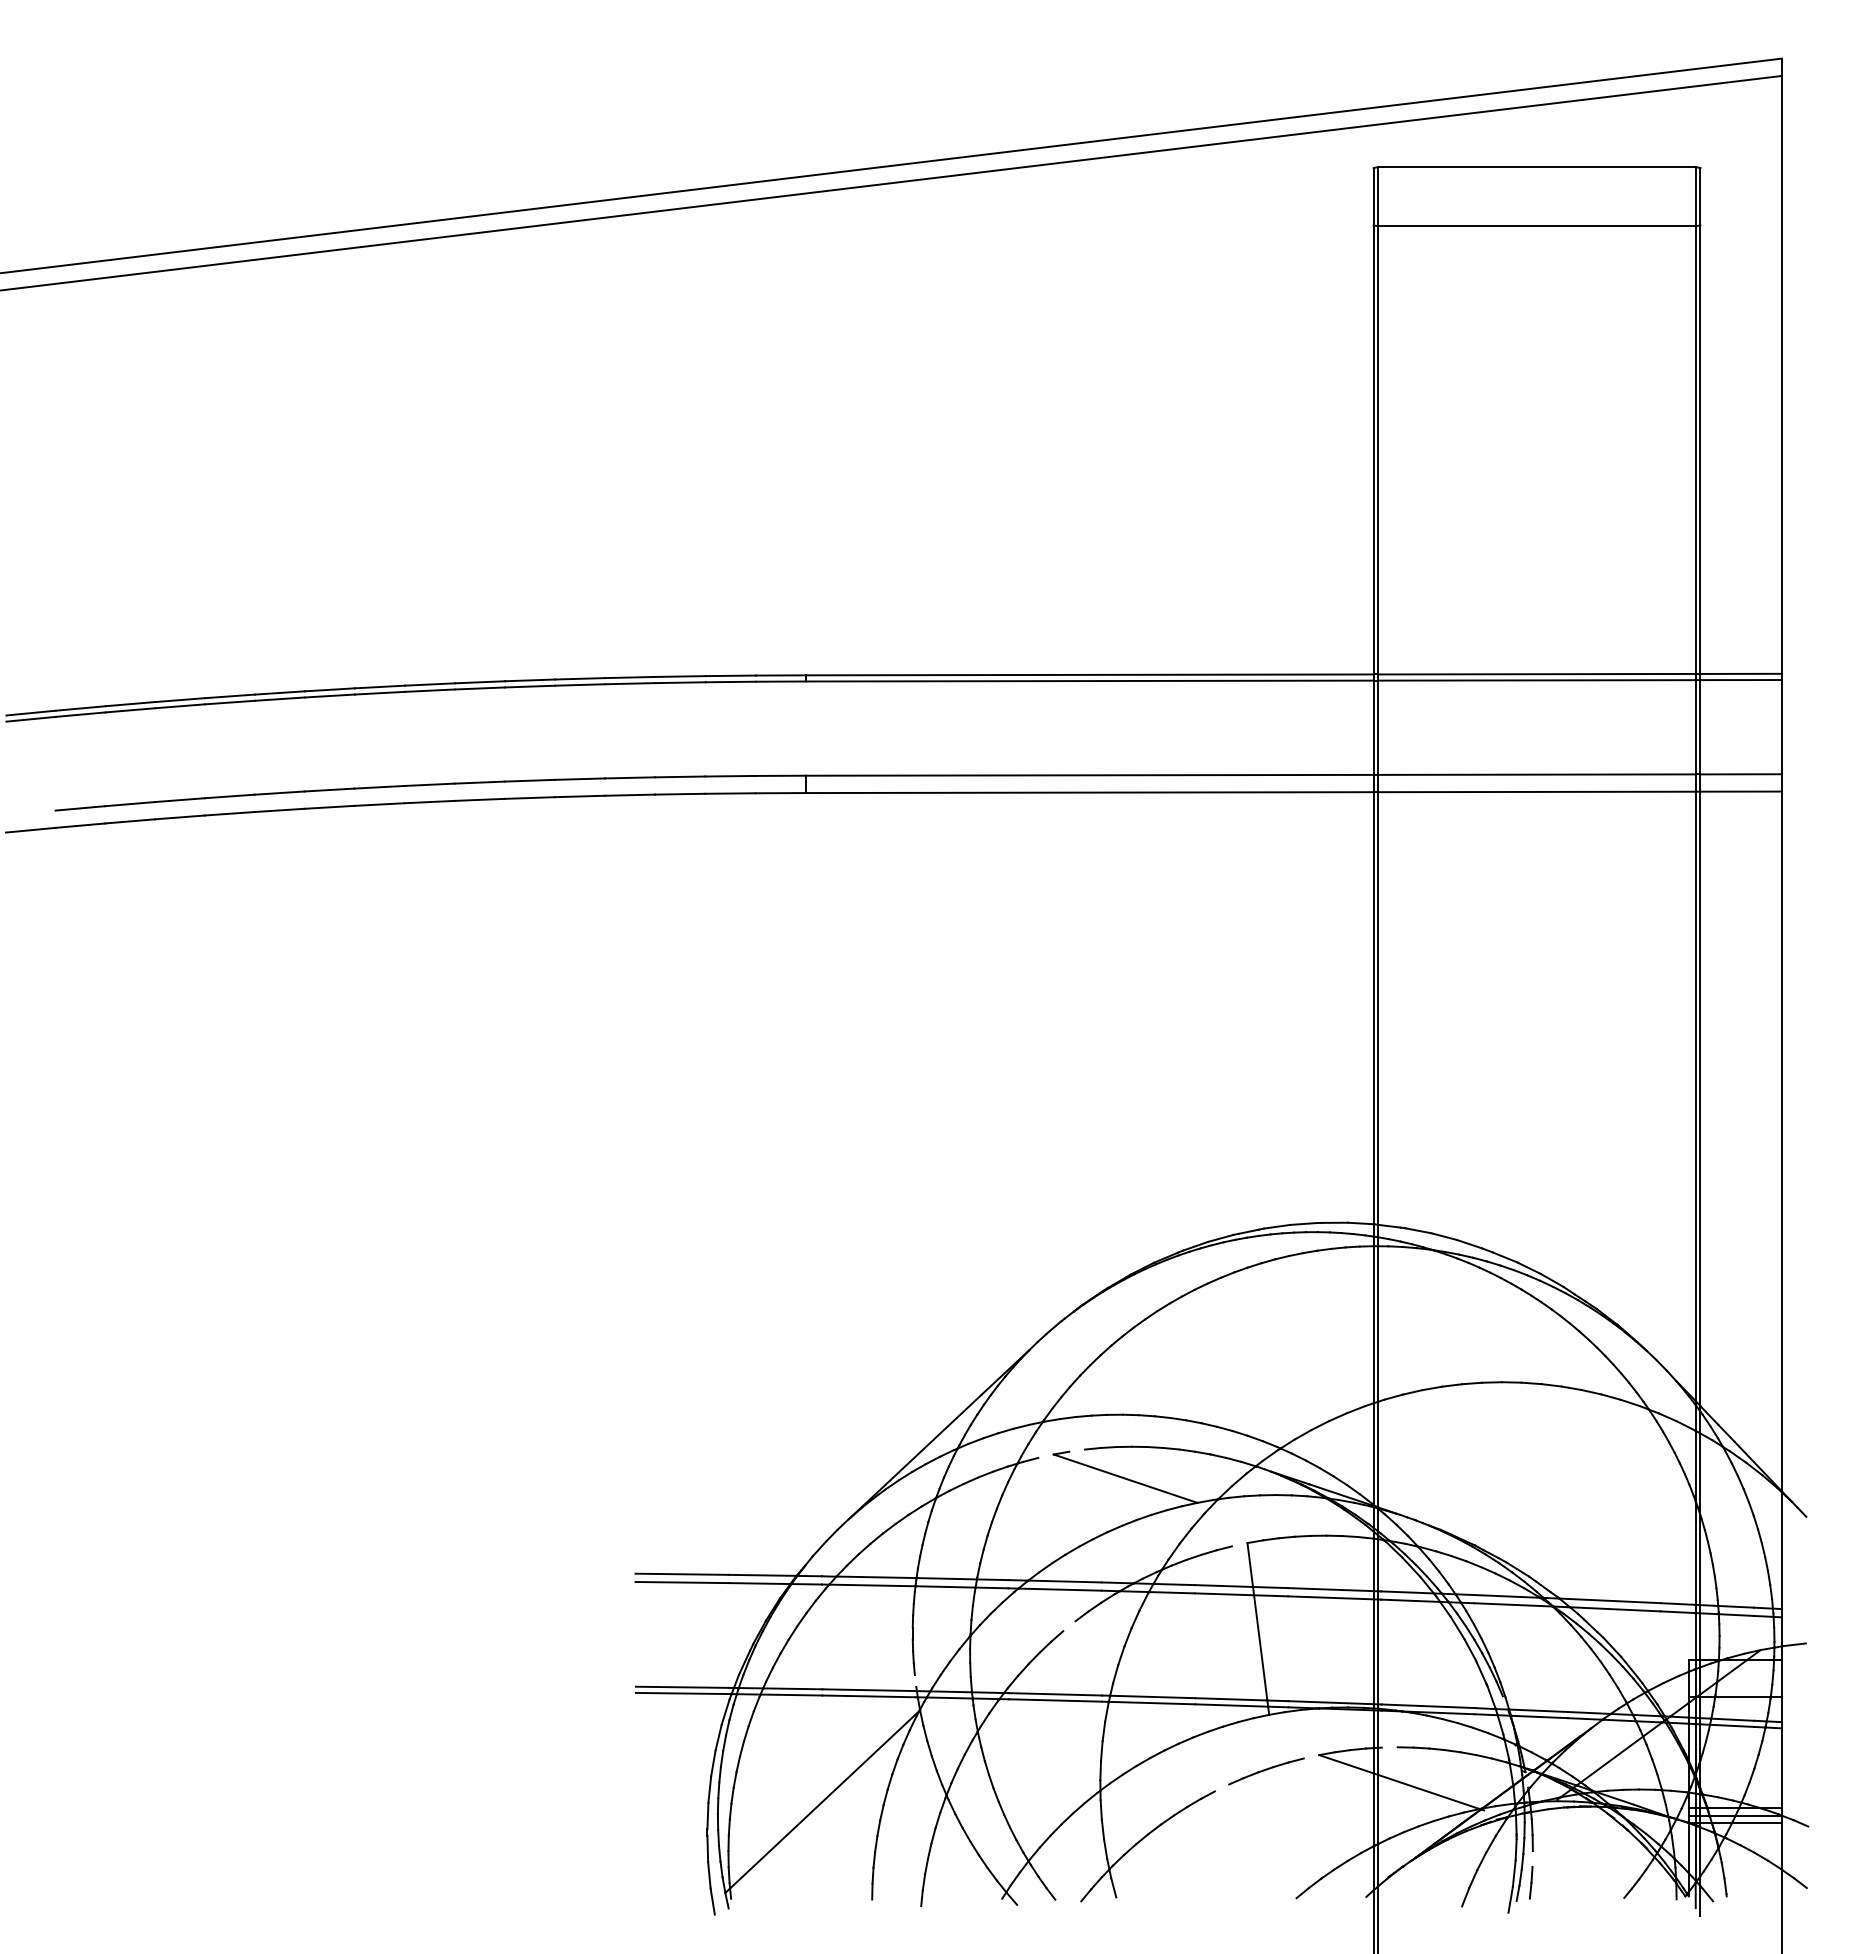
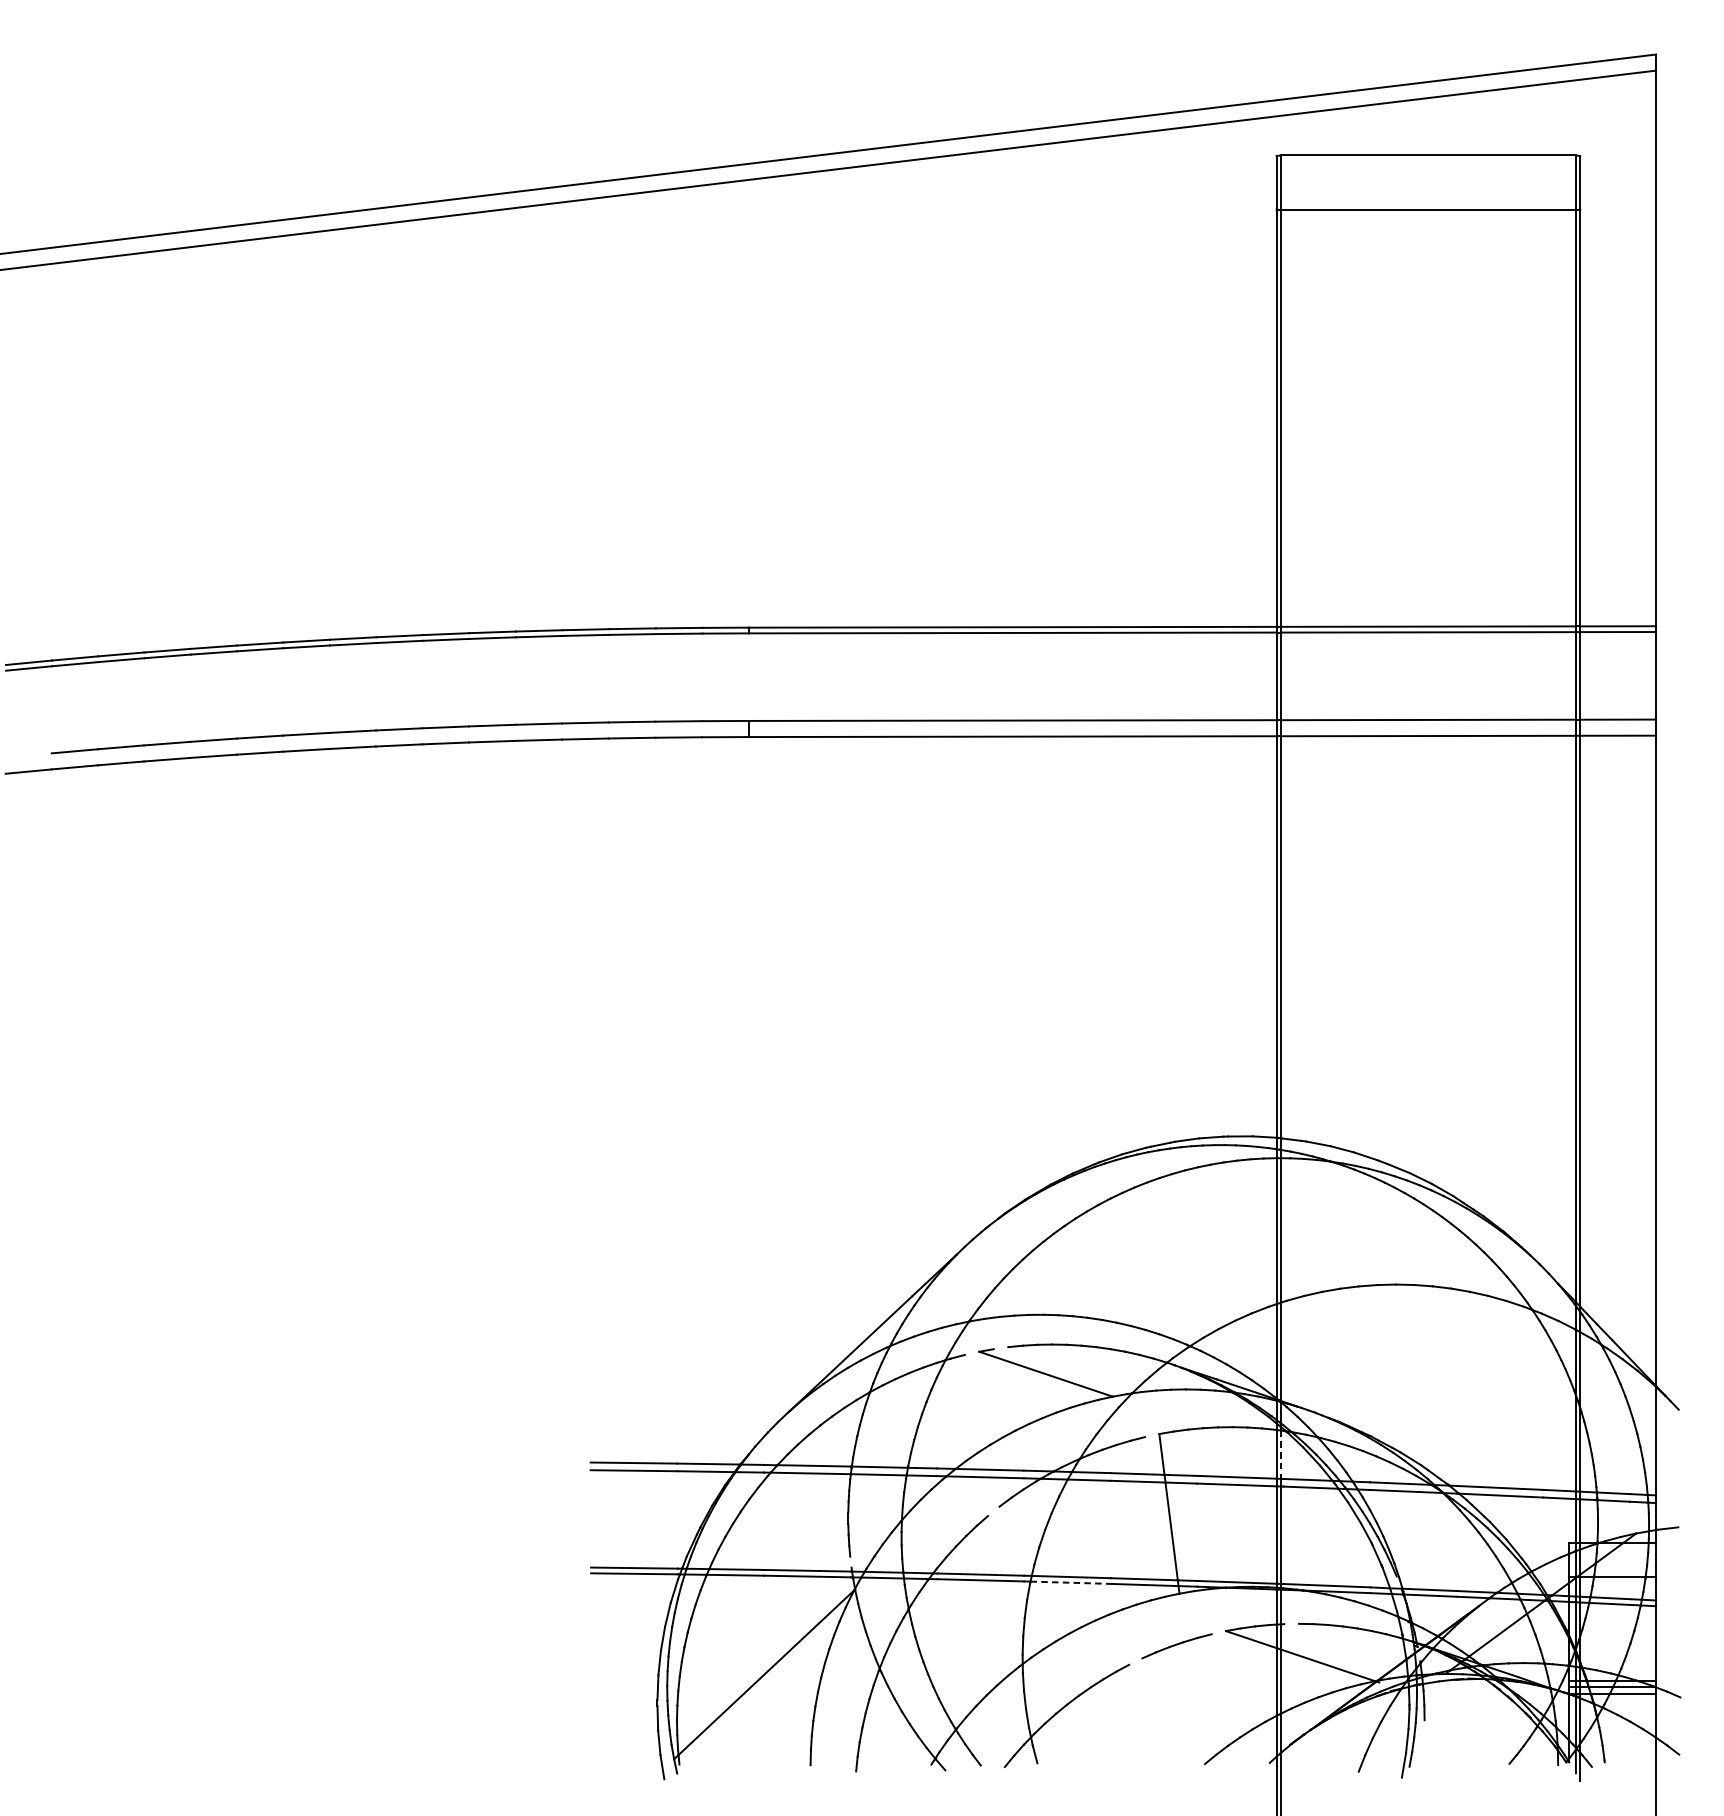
line: (1378, 1565) -> (1281, 1454), solid -> dashed
line: (1152, 1703) -> (1071, 1583), solid -> dashed
line: (1531, 1882) -> (1423, 1749), removed

